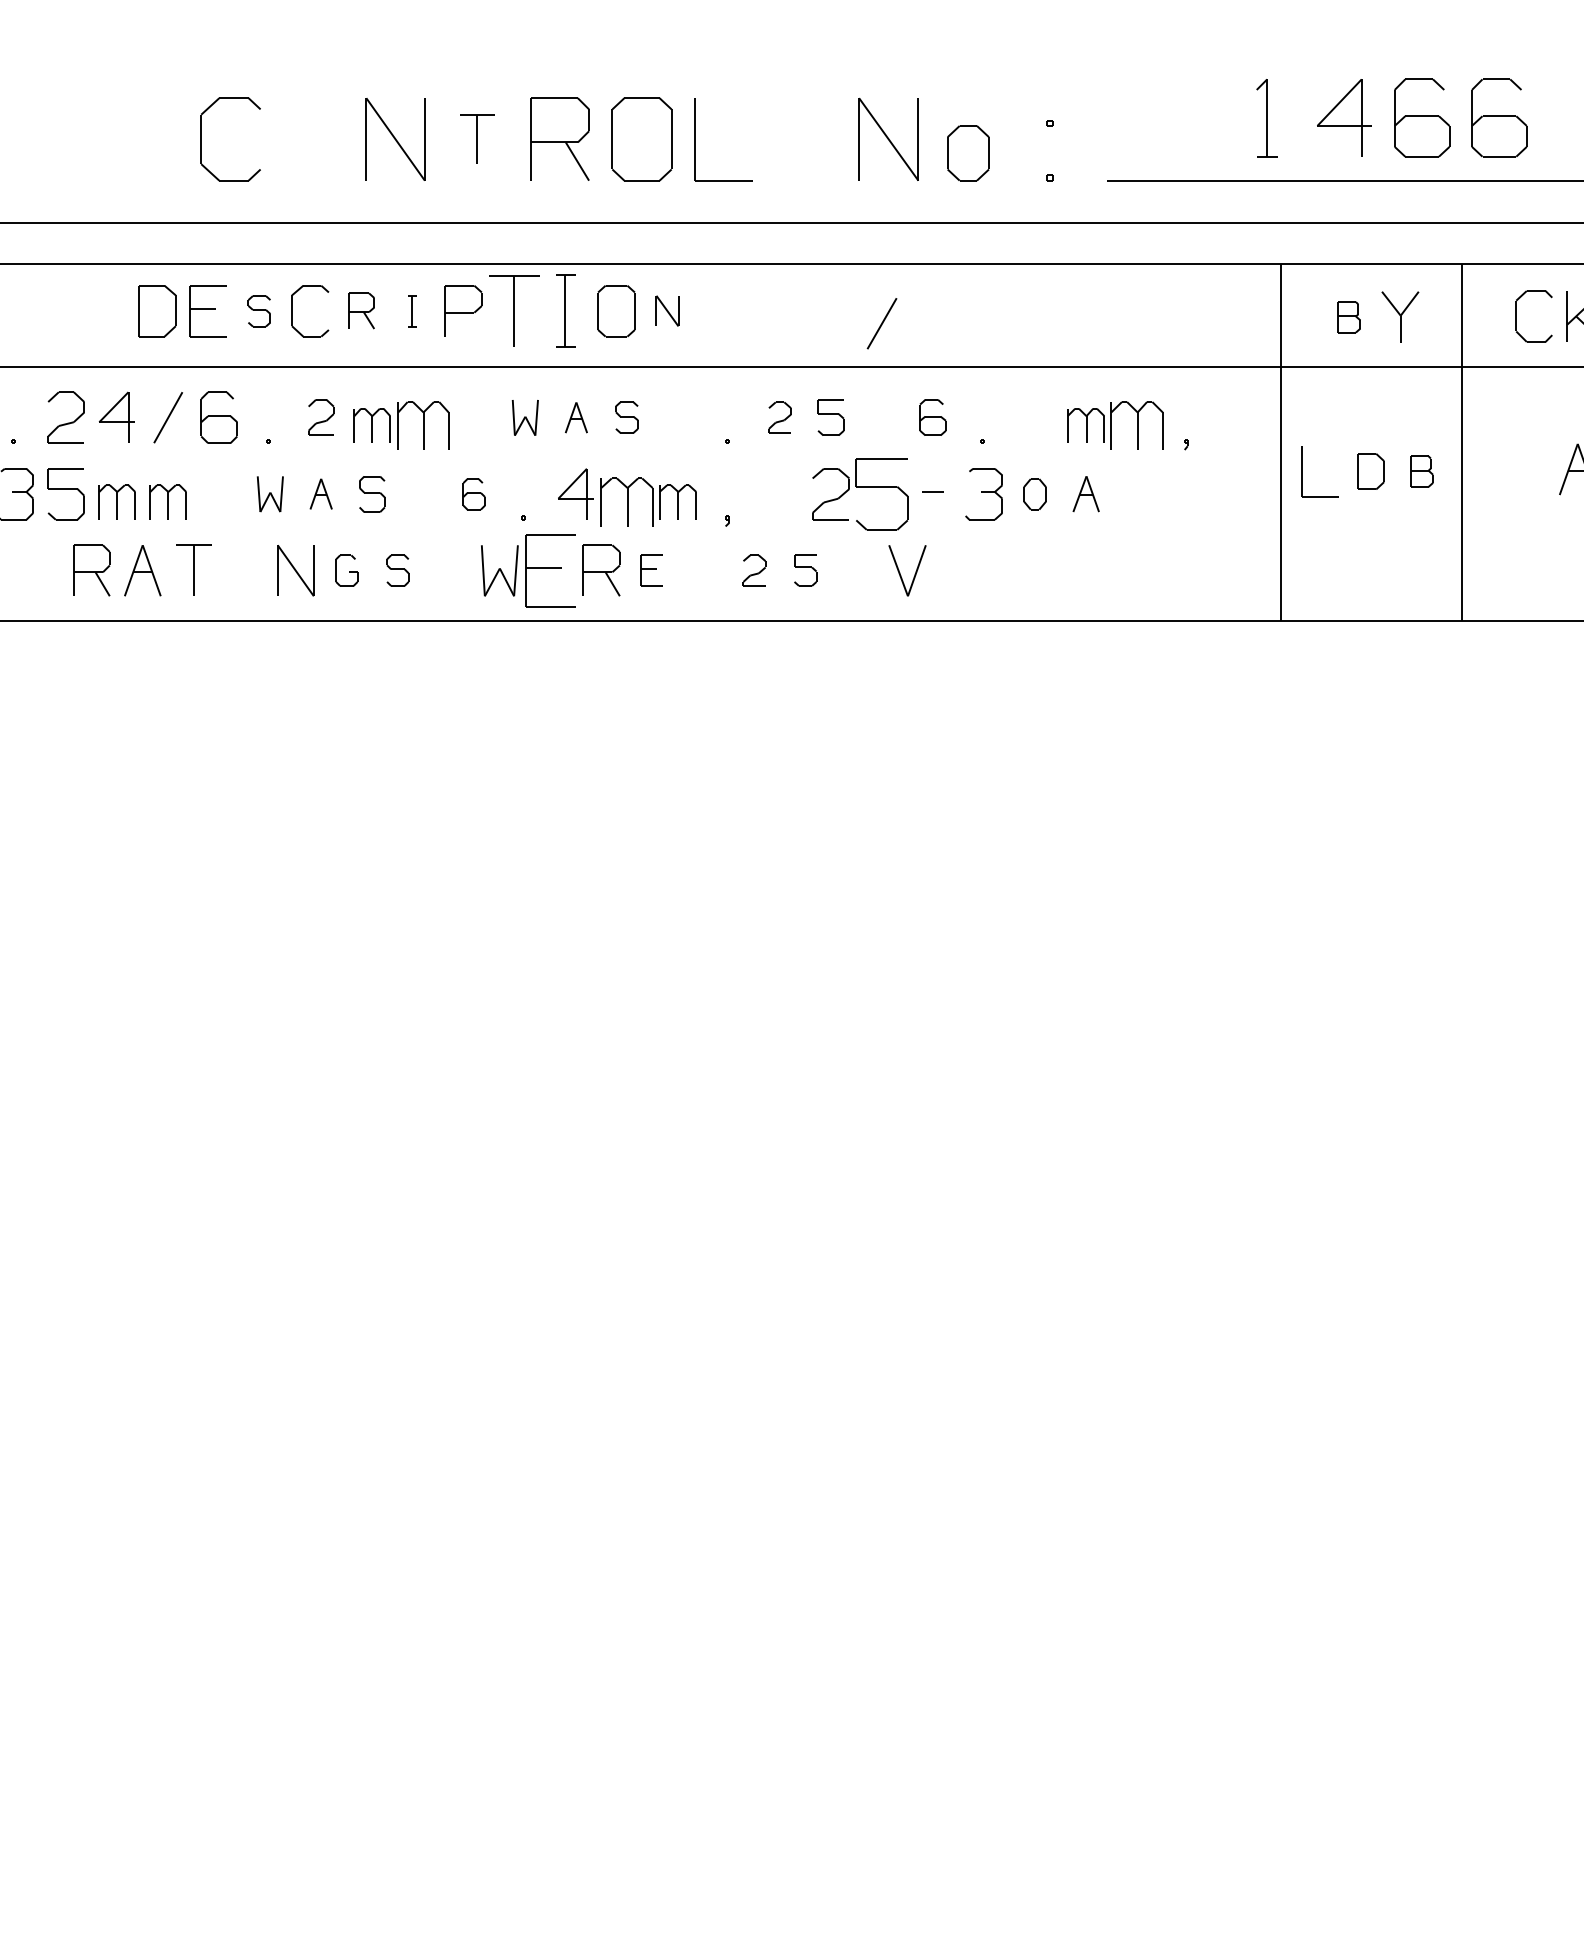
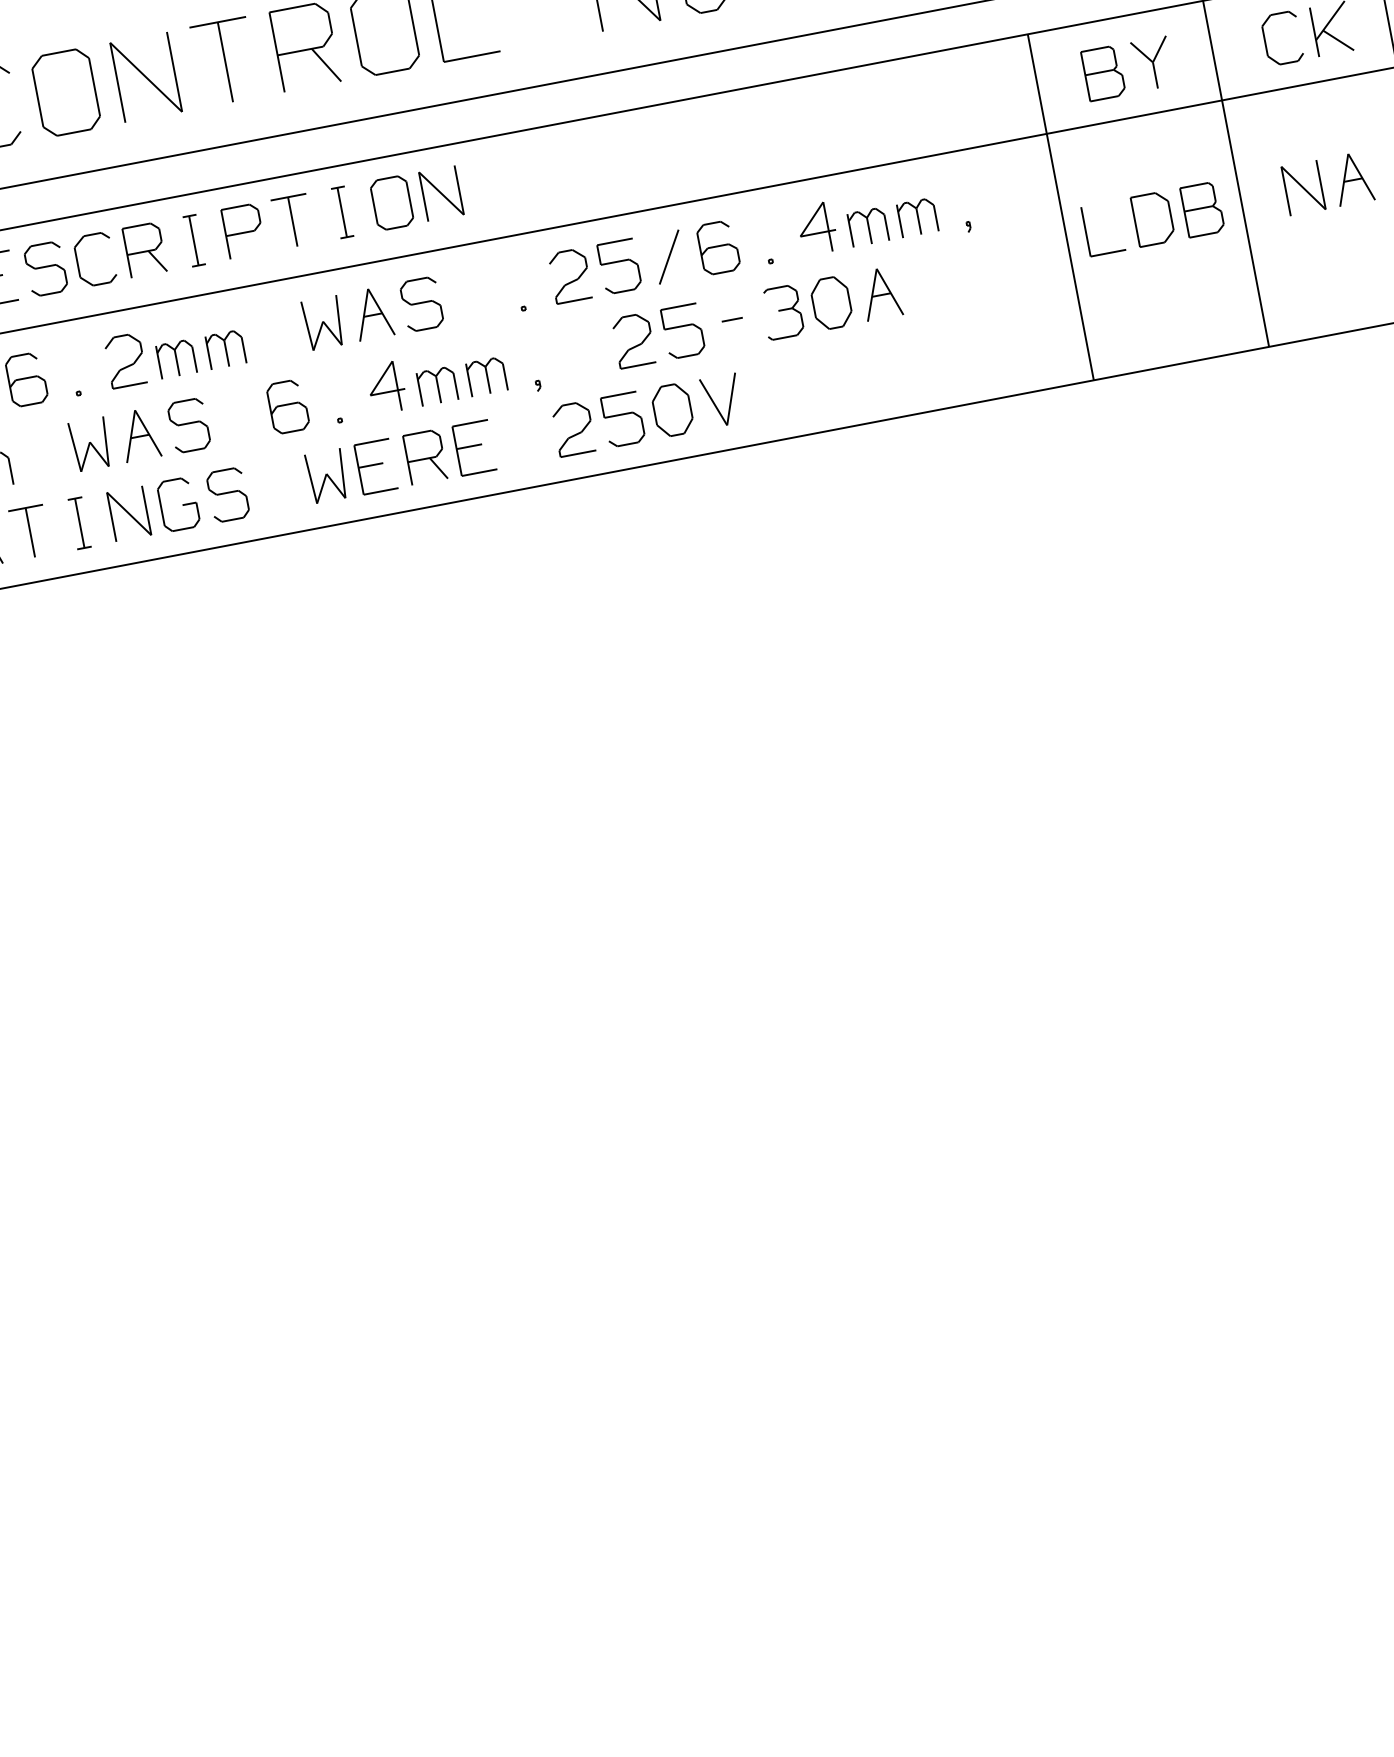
part: (477, 138) -> (225, 61), size x1.67
part: (312, 139) -> (65, 92), added
part: (361, 310) -> (144, 249), size x1.43
part: (514, 310) -> (293, 221), size x0.71
part: (667, 310) -> (441, 192), size x1.67
part: (259, 311) -> (46, 269), size x1.67
part: (412, 311) -> (194, 241), size x1.67
part: (565, 311) -> (342, 212), size x0.71
part: (1349, 317) -> (1103, 73), size x1.67
line: (881, 323) -> (668, 257), moved
part: (1034, 416) -> (816, 227), added
part: (320, 417) -> (124, 360), size x1.43
part: (525, 417) -> (323, 322), size x1.43
part: (576, 417) -> (372, 313), size x1.67
part: (626, 417) -> (421, 304), size x1.67
part: (779, 417) -> (569, 275), size x1.67
part: (830, 417) -> (619, 266), size x1.43
part: (932, 417) -> (717, 247), size x1.43
part: (422, 425) -> (225, 349), size x0.71
part: (1136, 425) -> (917, 217), size x0.71
part: (1526, 469) -> (1303, 188), added
part: (1371, 471) -> (1153, 218), size x1.43
part: (1421, 471) -> (1201, 209), size x1.67
part: (270, 493) -> (90, 443), size x1.43
part: (320, 493) -> (138, 434), size x1.67
part: (1086, 493) -> (881, 292), size x1.43
part: (371, 494) -> (188, 425), size x1.43
part: (473, 494) -> (287, 407), size x1.67
part: (881, 494) -> (682, 331), size x0.71
part: (1034, 494) -> (831, 303), size x1.67
part: (626, 501) -> (436, 385), size x0.71
part: (244, 570) -> (79, 523), added
part: (346, 570) -> (178, 504), size x1.67
part: (397, 570) -> (227, 494), size x1.67
part: (550, 570) -> (376, 466), size x0.71
part: (651, 570) -> (473, 447), size x1.67
part: (754, 570) -> (573, 428), size x1.67
part: (805, 570) -> (623, 419), size x1.67
part: (856, 570) -> (672, 409), added

